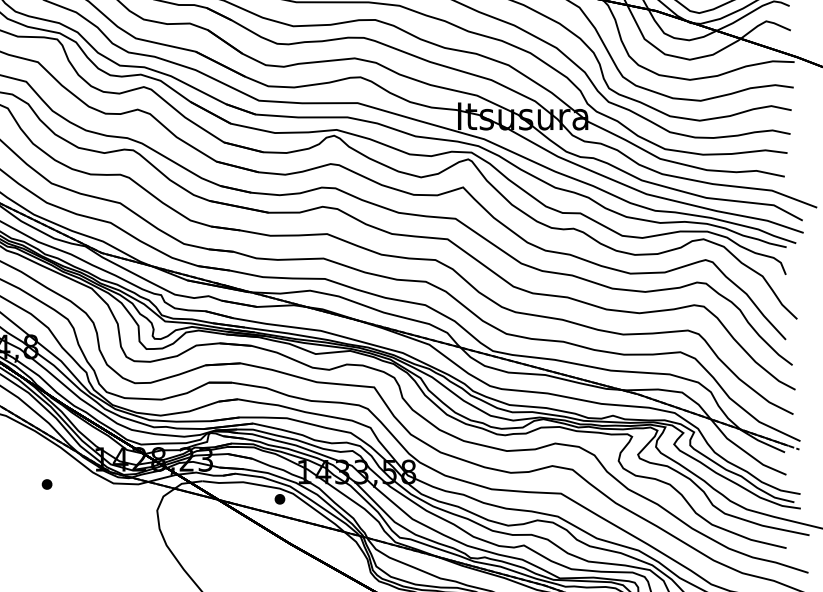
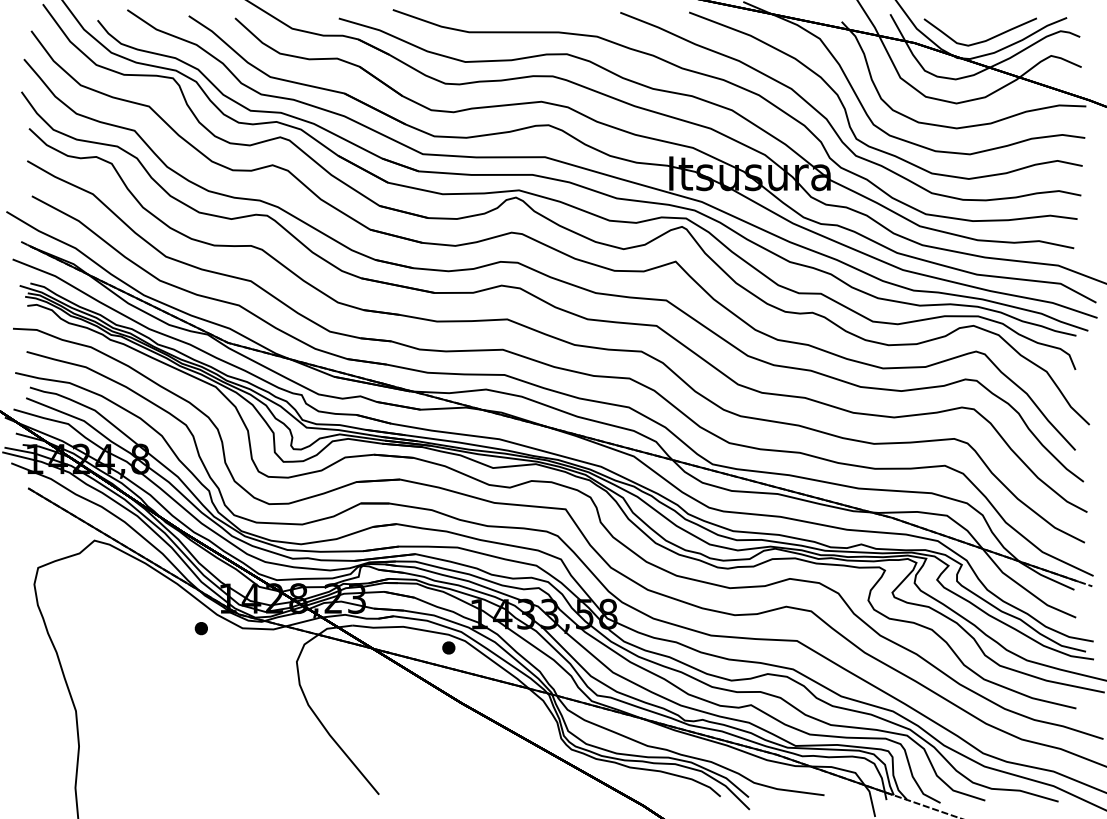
part: (46, 484) -> (200, 628), moved

